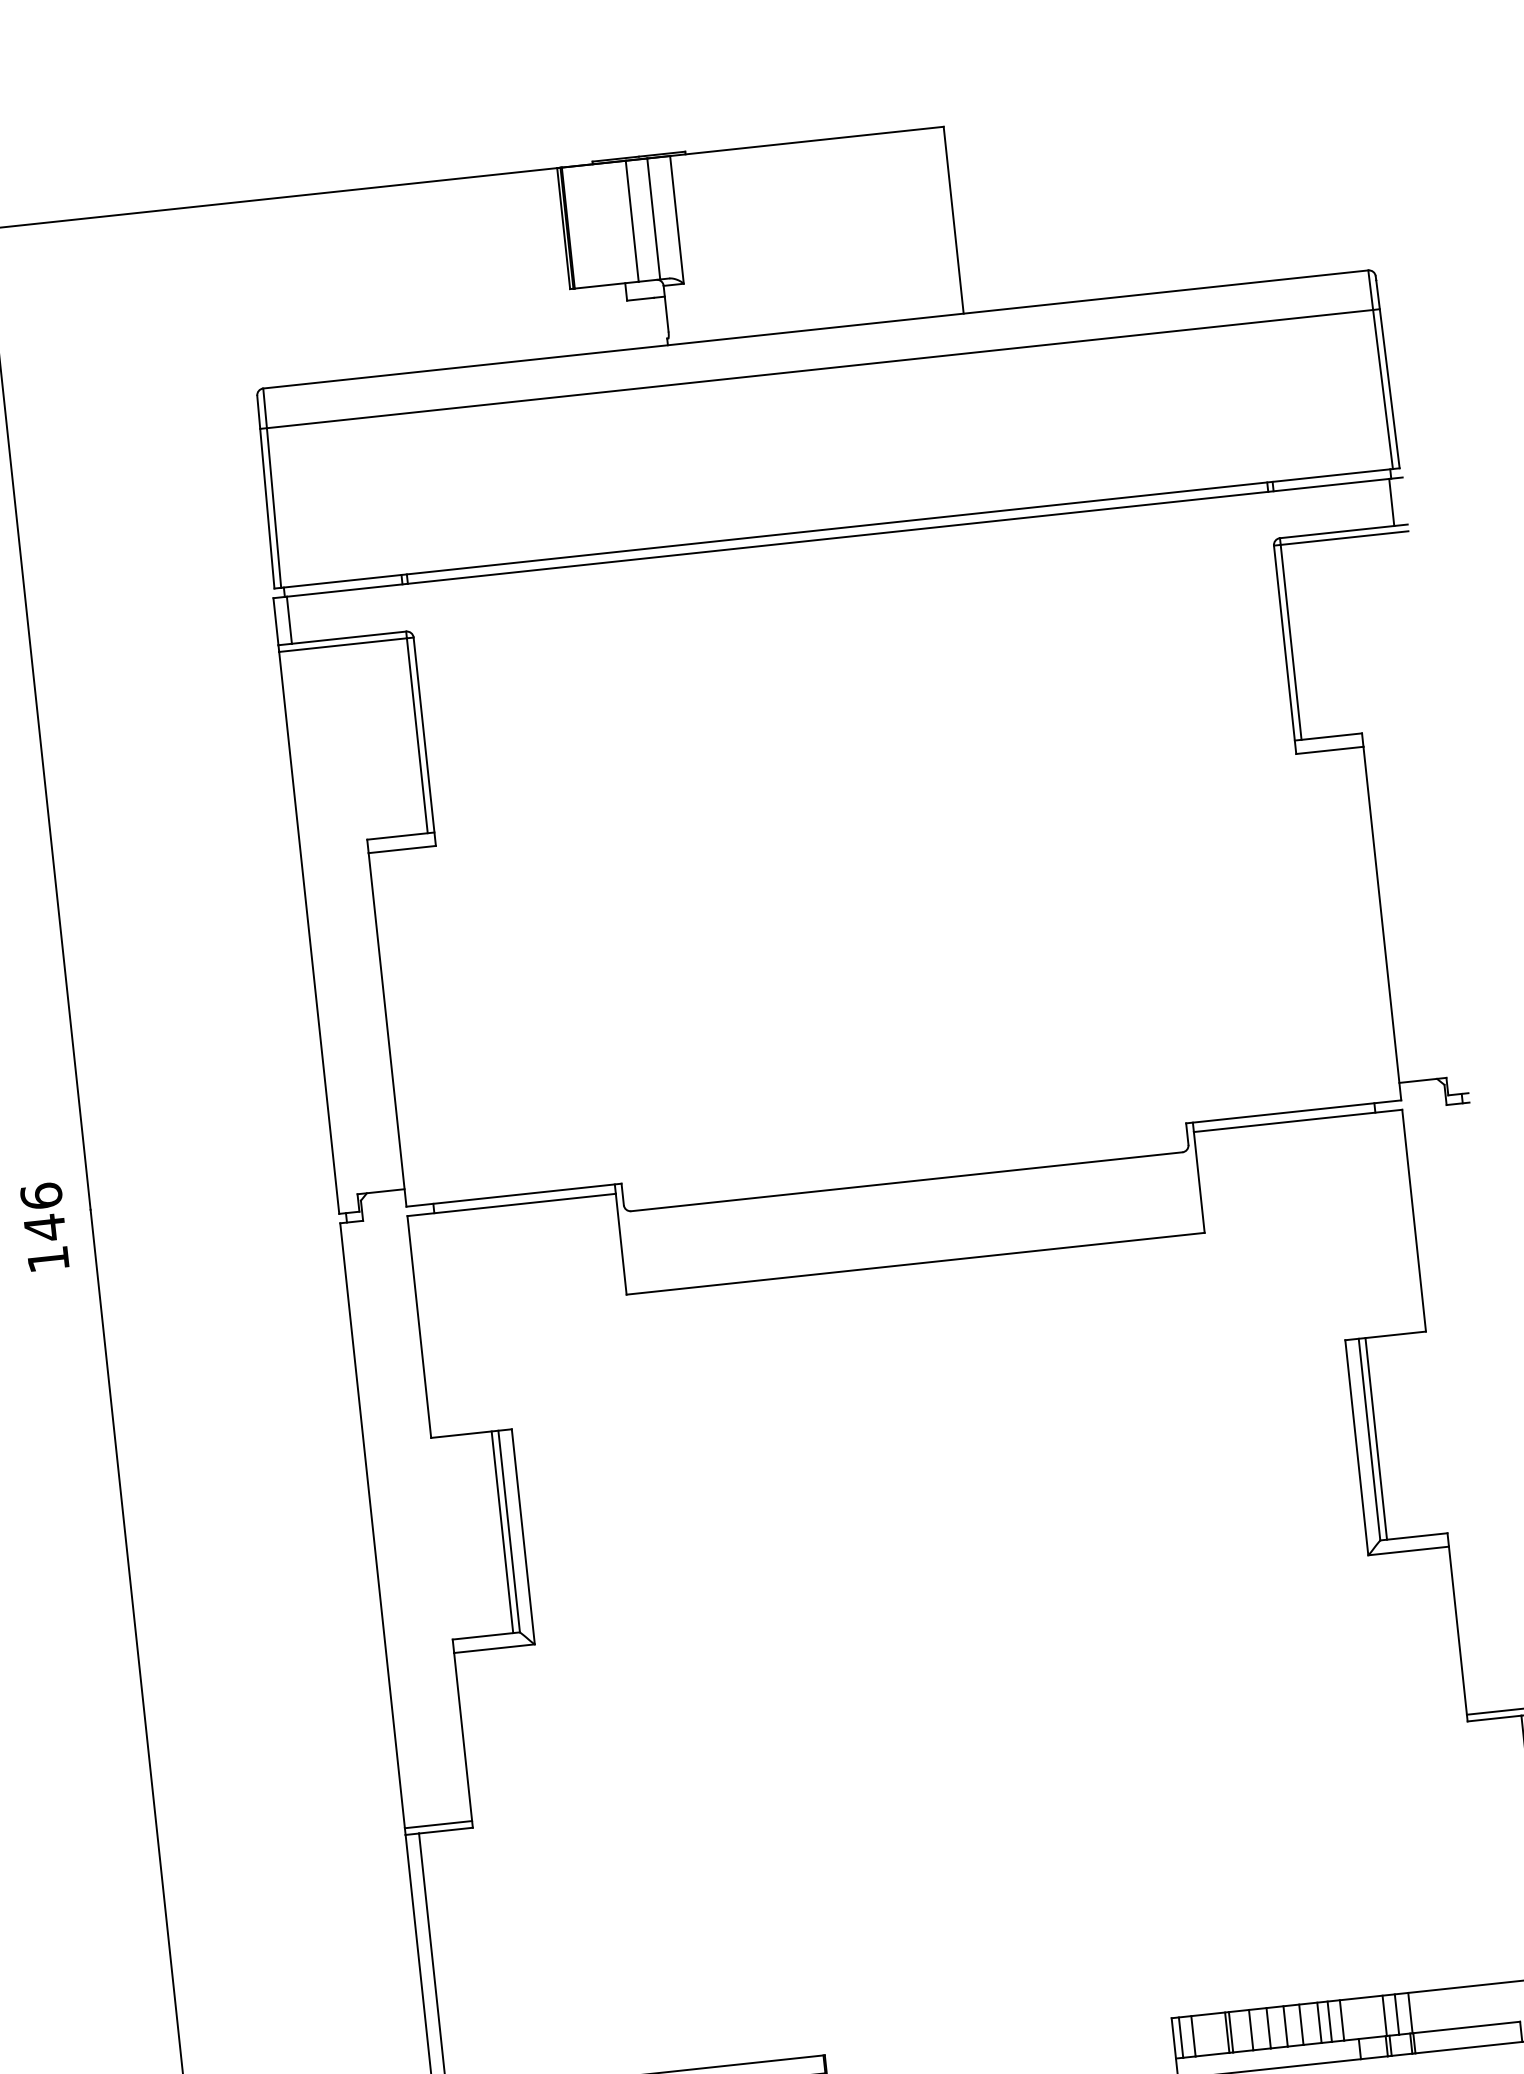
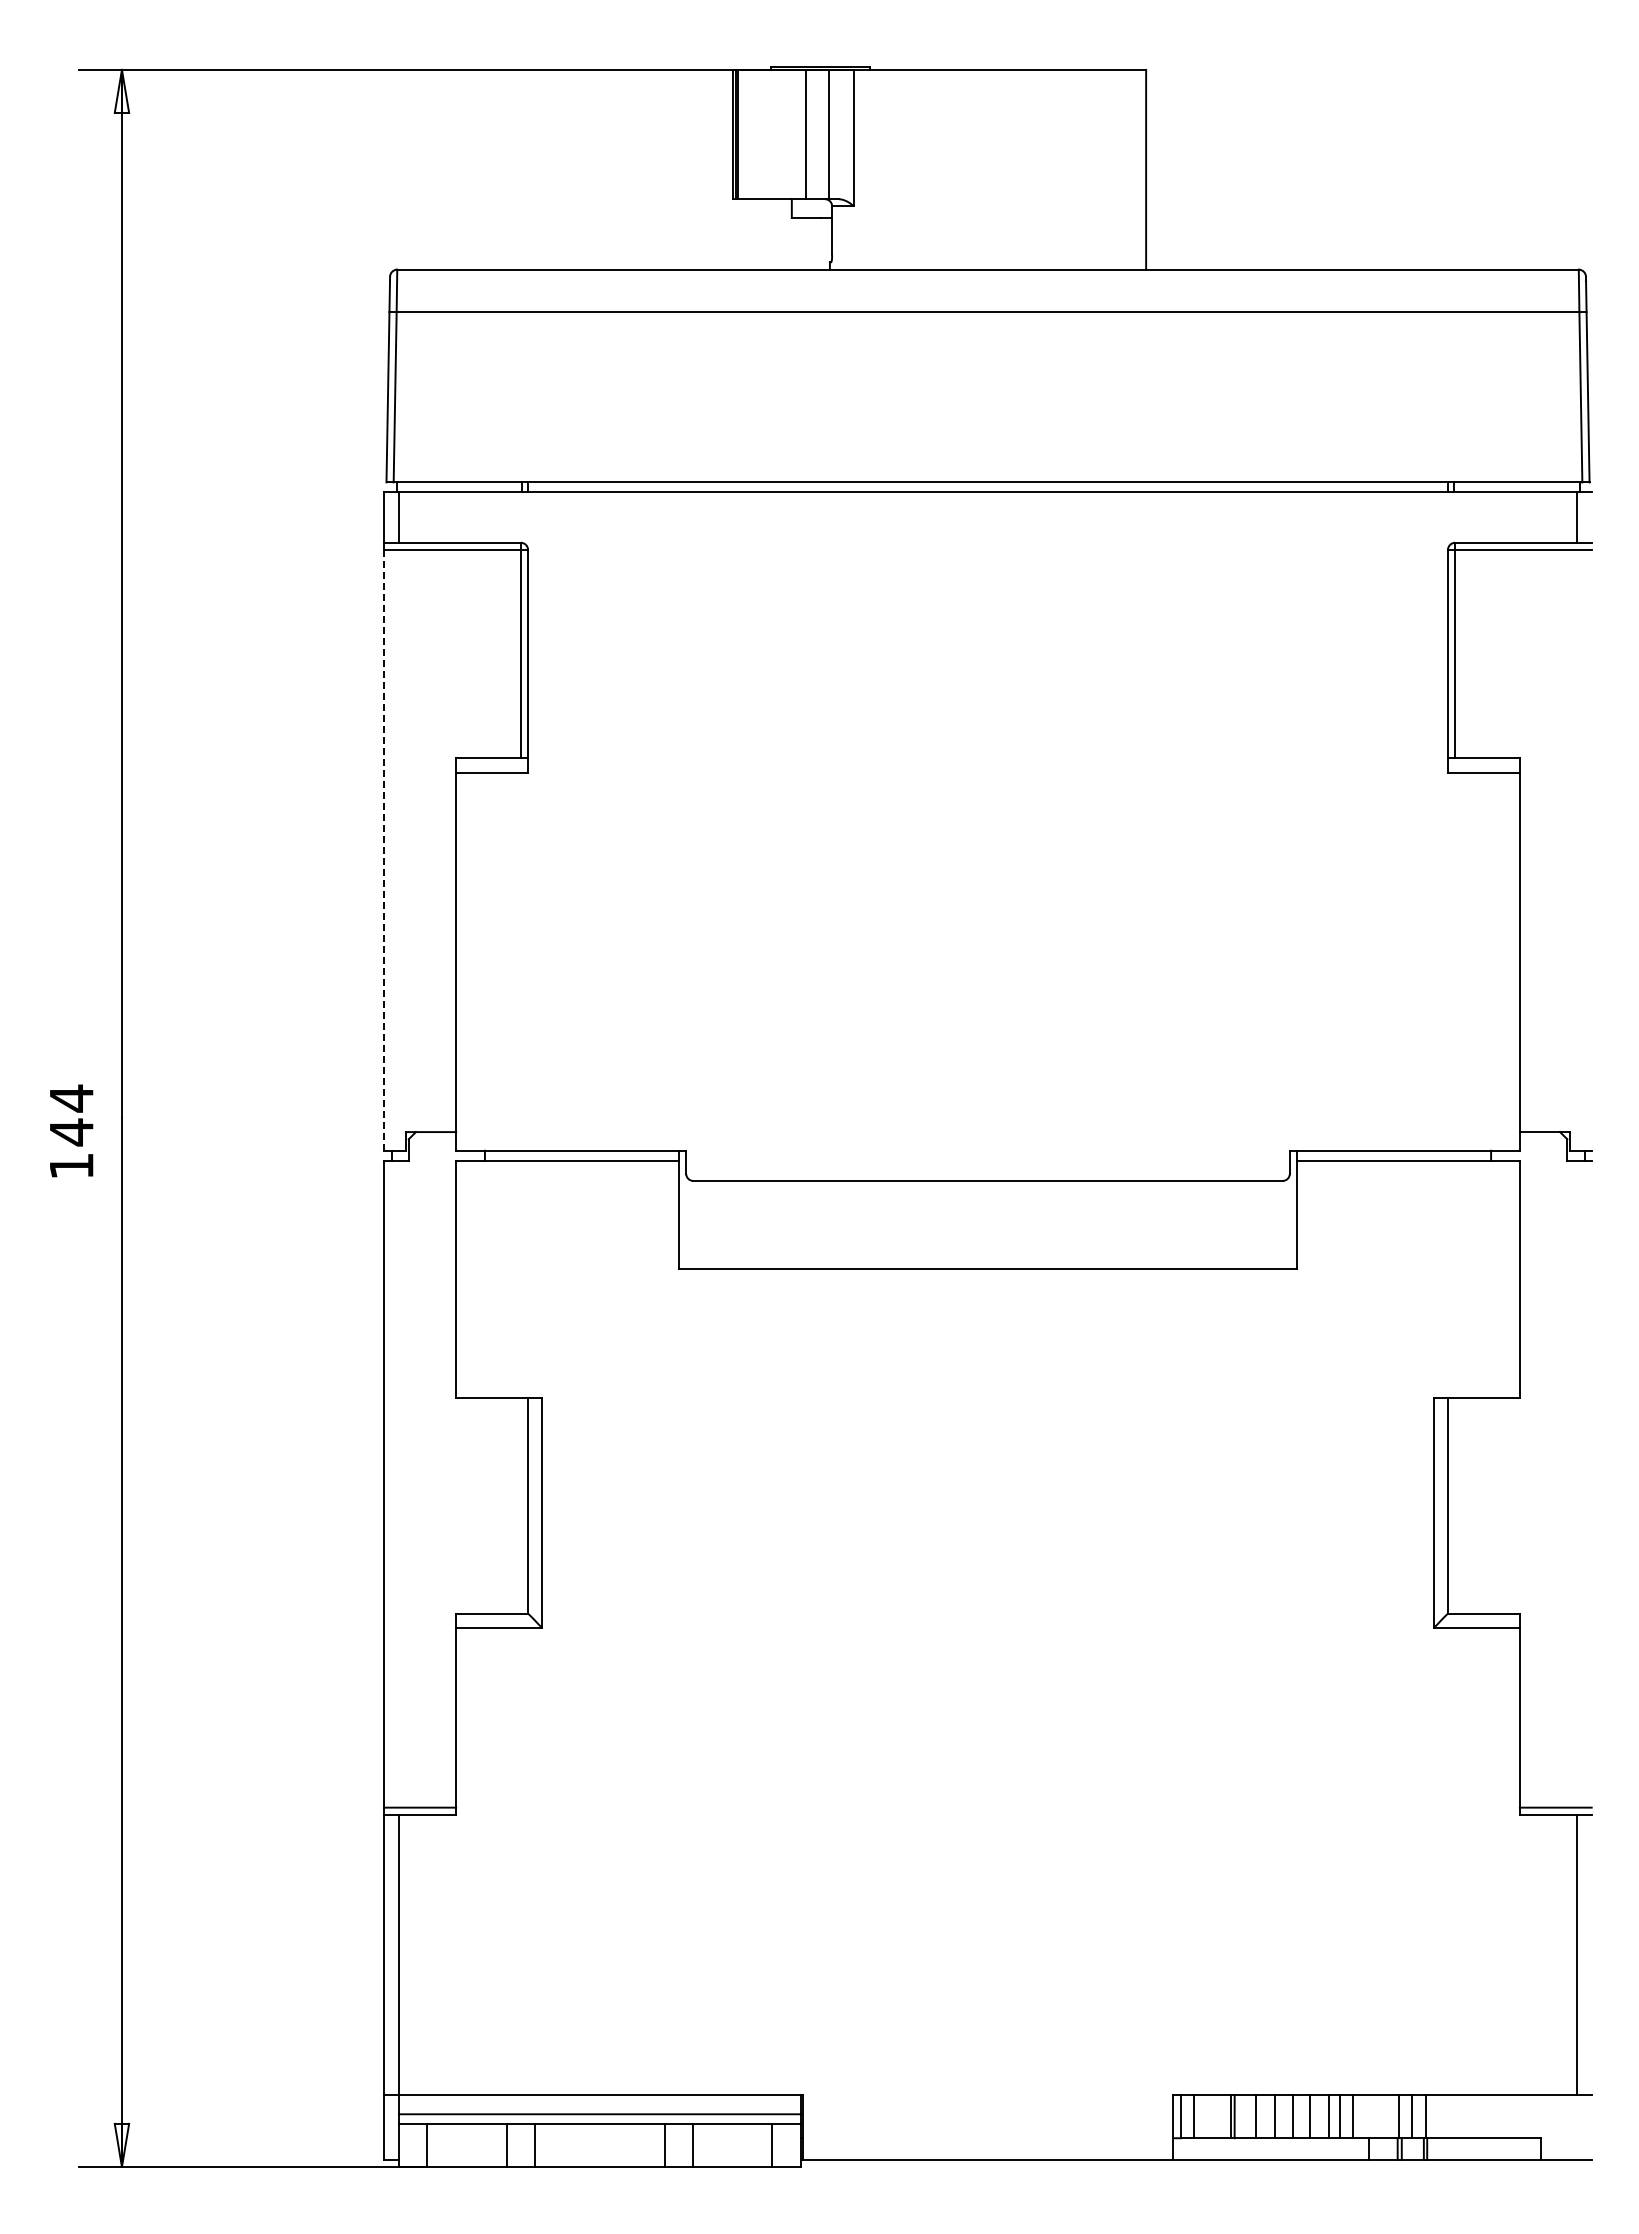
line: (309, 932) -> (384, 849), solid -> dashed
text: (41, 1196) -> (71, 1098), 146 -> 144
line: (1376, 1438) -> (1455, 1505), removed
line: (502, 1532) -> (520, 1505), removed

